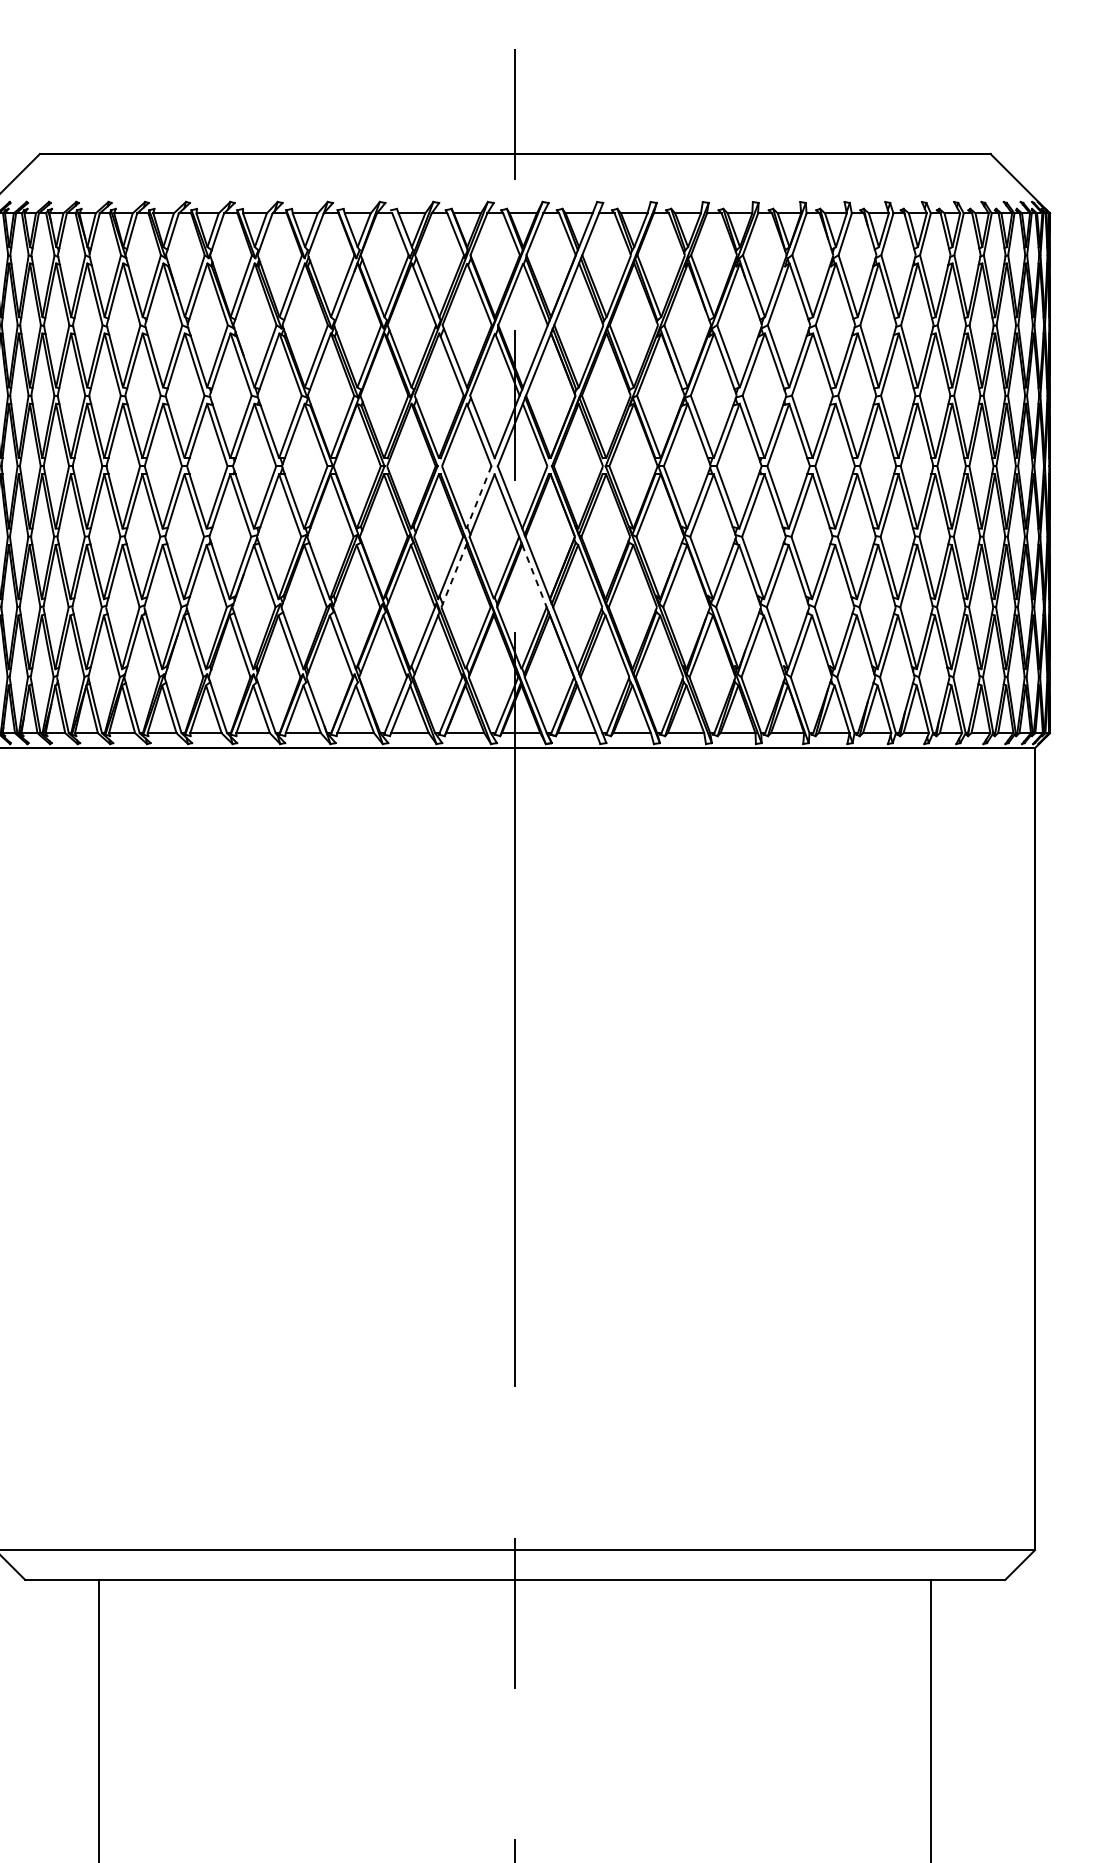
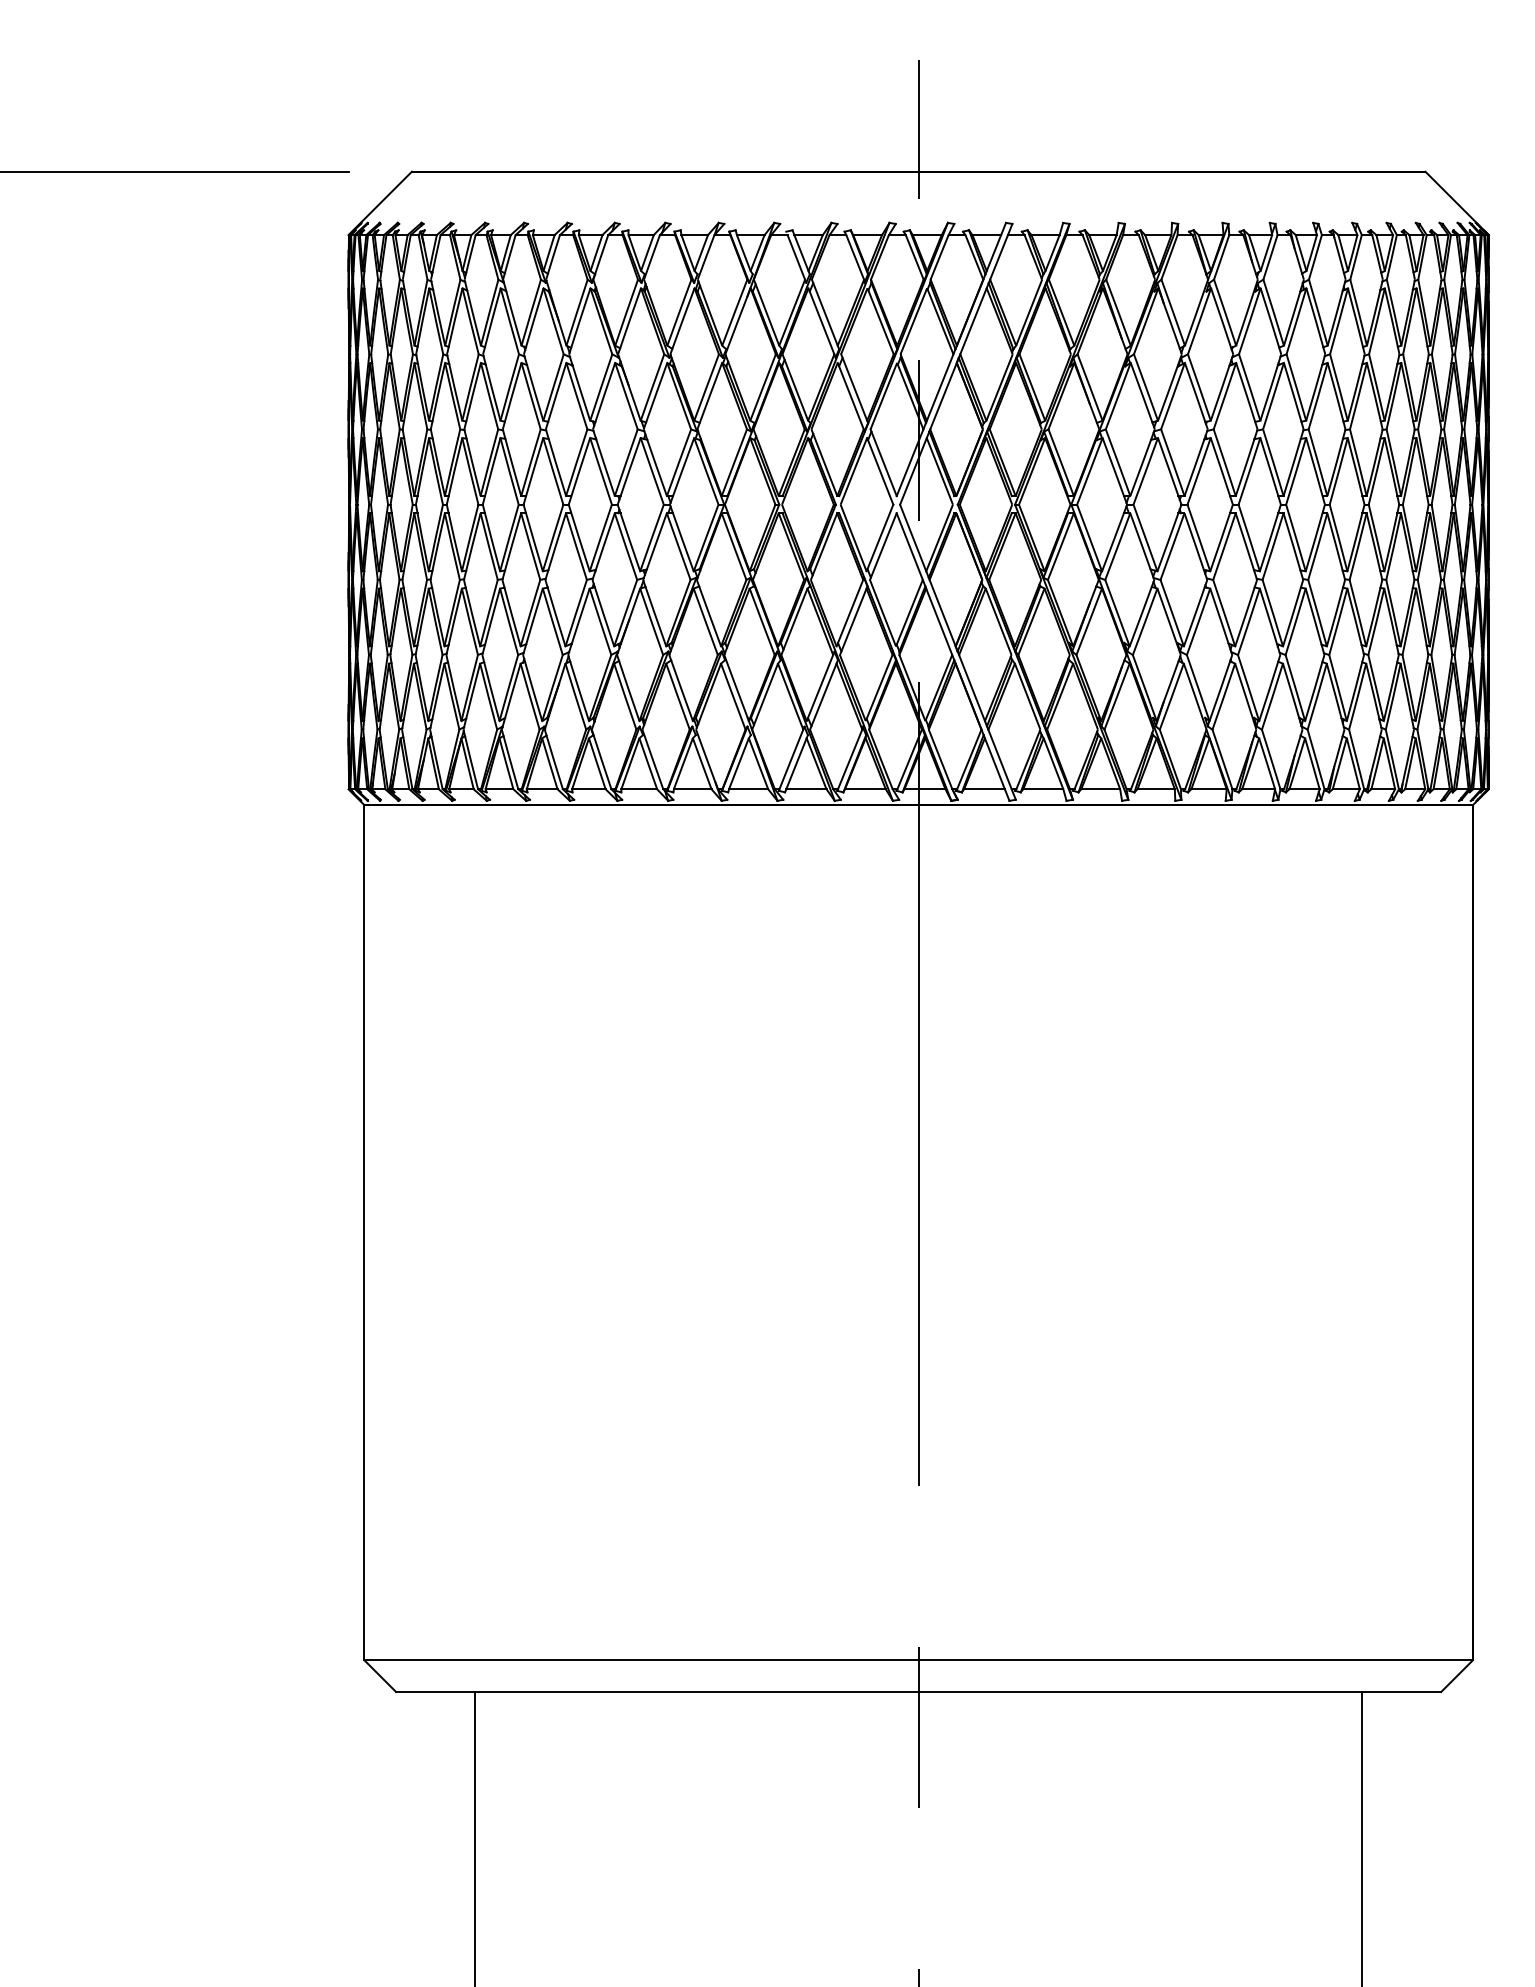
line: (478, 497) -> (879, 538), dashed -> solid
line: (454, 575) -> (853, 621), dashed -> solid
line: (534, 575) -> (939, 621), dashed -> solid

